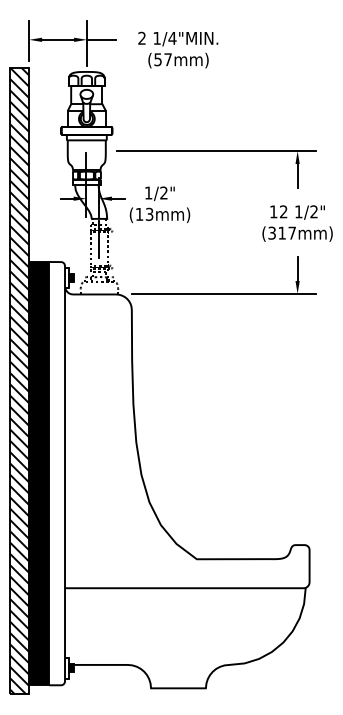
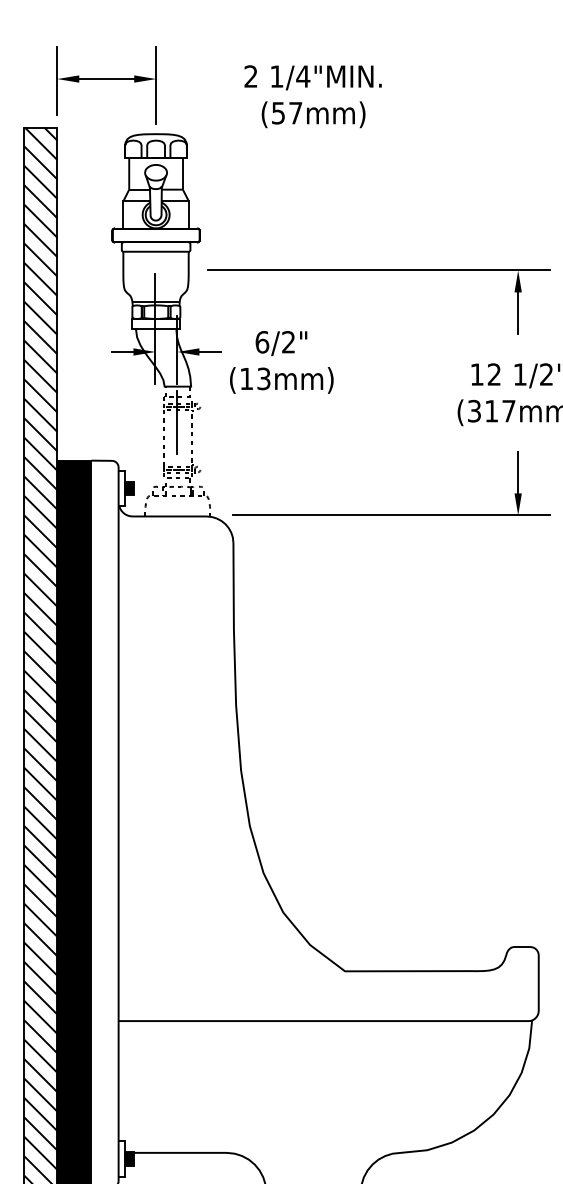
line: (101, 39) -> (181, 78), removed
text: (148, 192) -> (262, 341), 1/2" -> 6/2"

